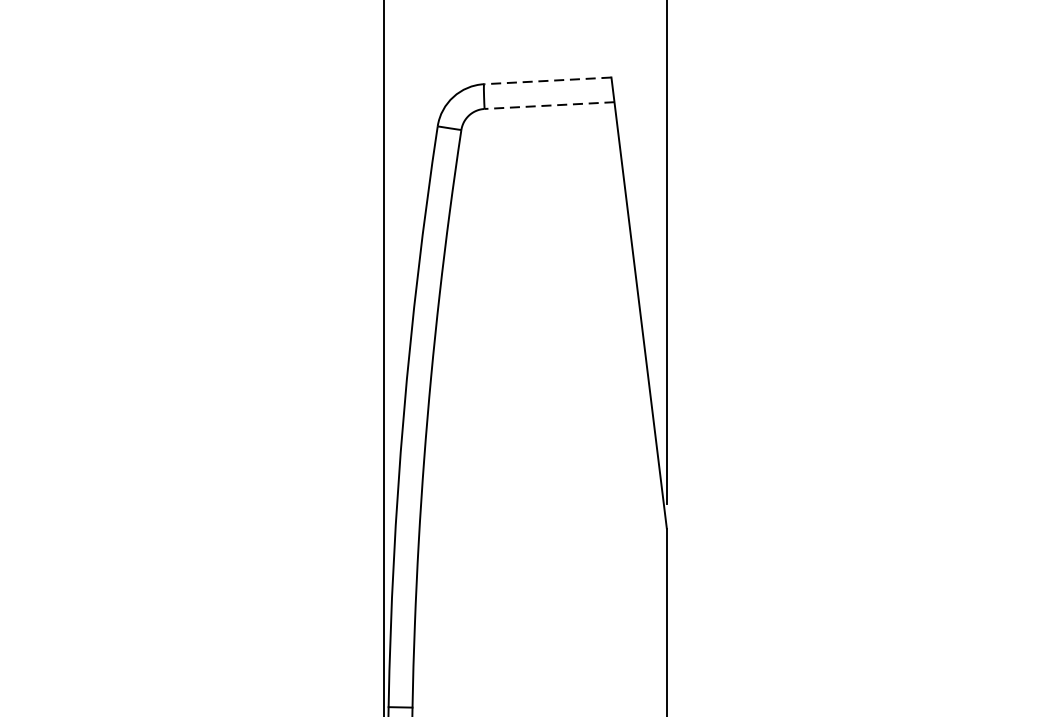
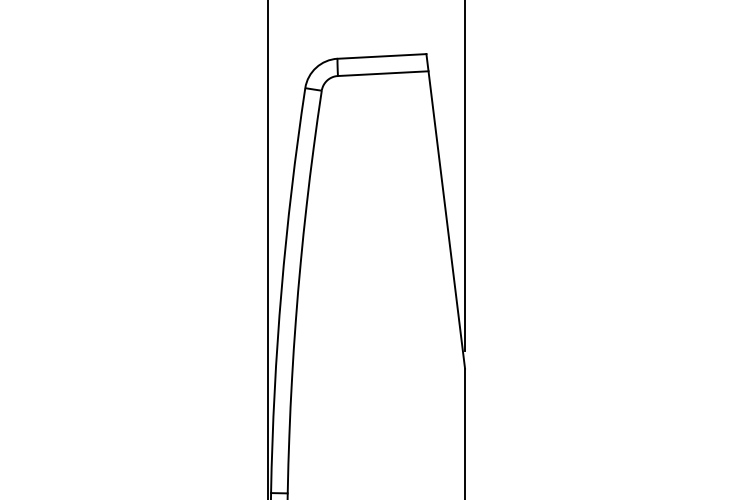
line: (547, 80) -> (381, 56), dashed -> solid
line: (548, 105) -> (382, 73), dashed -> solid

